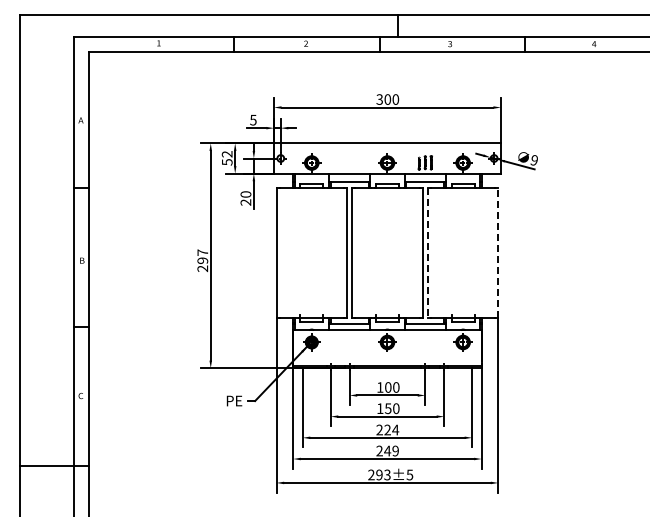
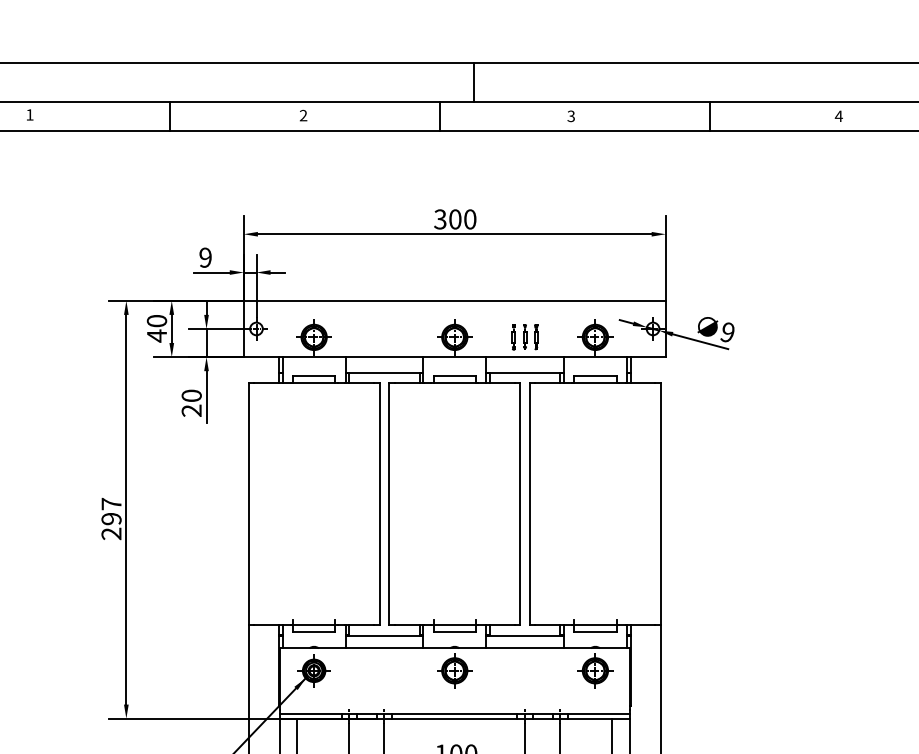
text: (253, 119) -> (205, 256), 5 -> 9
text: (227, 158) -> (157, 328), 52 -> 40
line: (498, 252) -> (661, 503), dashed -> solid
line: (427, 253) -> (529, 505), dashed -> solid

